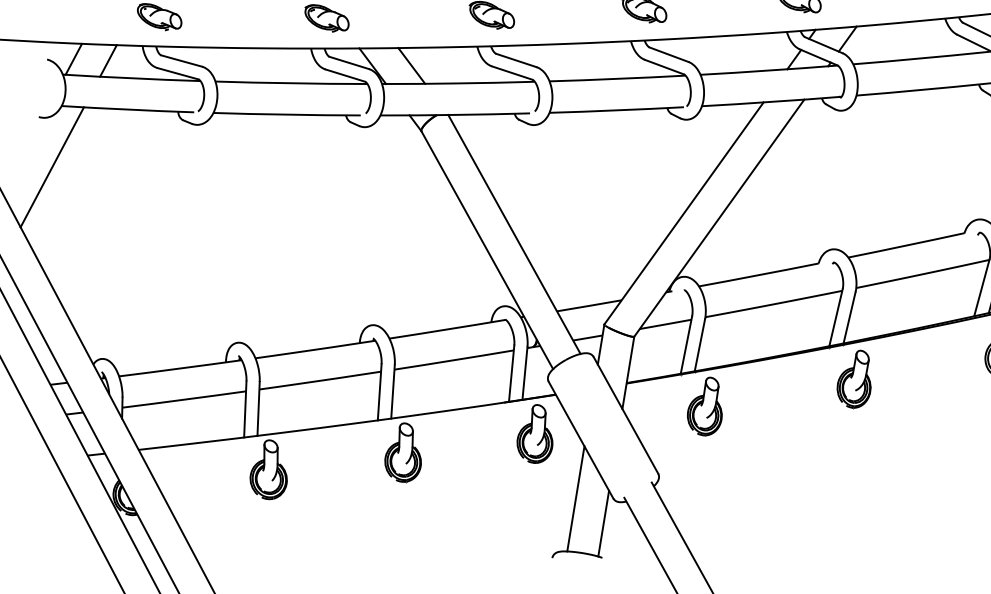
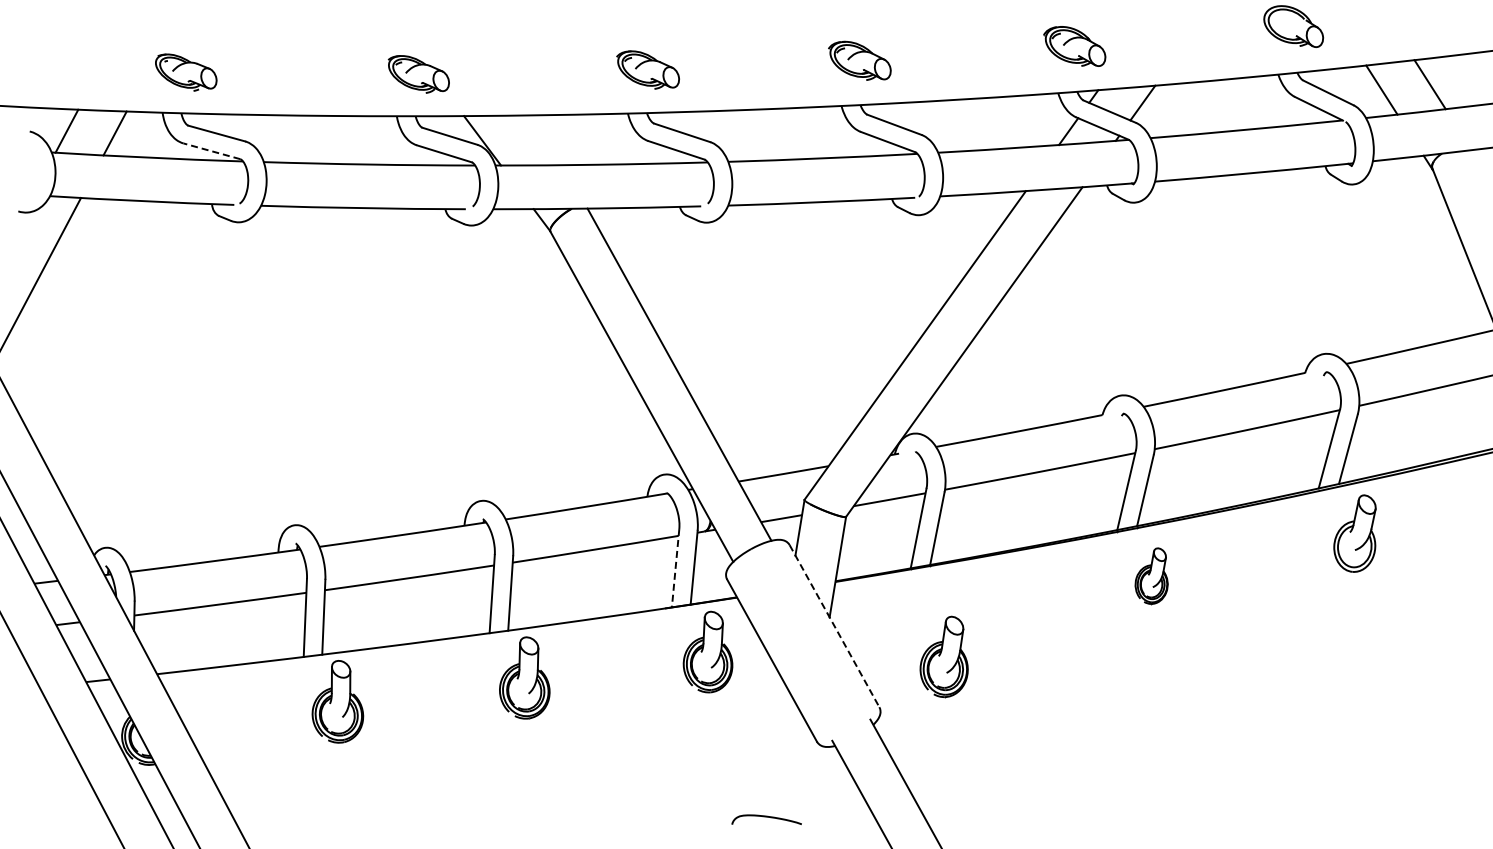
line: (411, 66) -> (536, 140), removed
line: (177, 73) -> (211, 151), solid -> dashed
line: (511, 373) -> (675, 568), solid -> dashed
part: (853, 379) -> (1151, 576), size x0.7
part: (704, 406) -> (943, 656), moved
line: (625, 415) -> (834, 626), solid -> dashed
line: (575, 499) -> (764, 742), removed
line: (603, 523) -> (803, 776), removed

